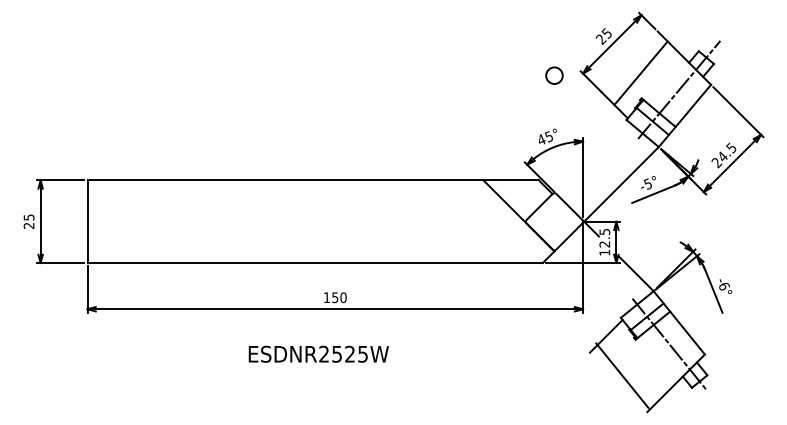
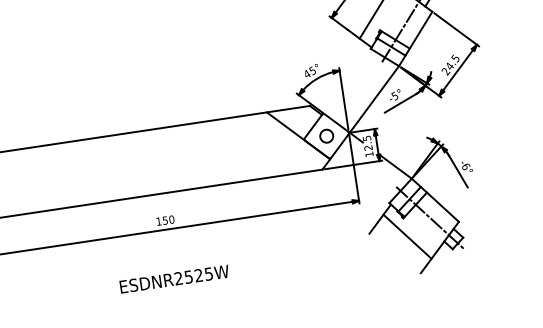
circle: (554, 75) -> (326, 136), moved
text: (318, 353) -> (174, 278), moved
line: (622, 375) -> (407, 236), moved

